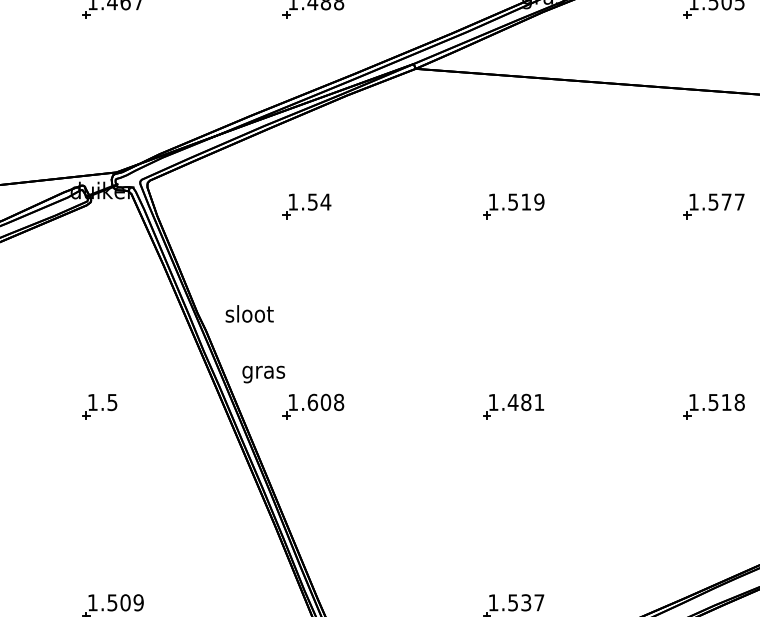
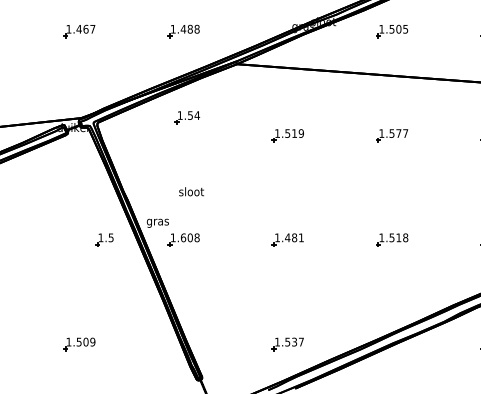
part: (307, 205) -> (187, 117), moved
text: (249, 313) -> (191, 191), moved
part: (99, 405) -> (104, 239), moved

